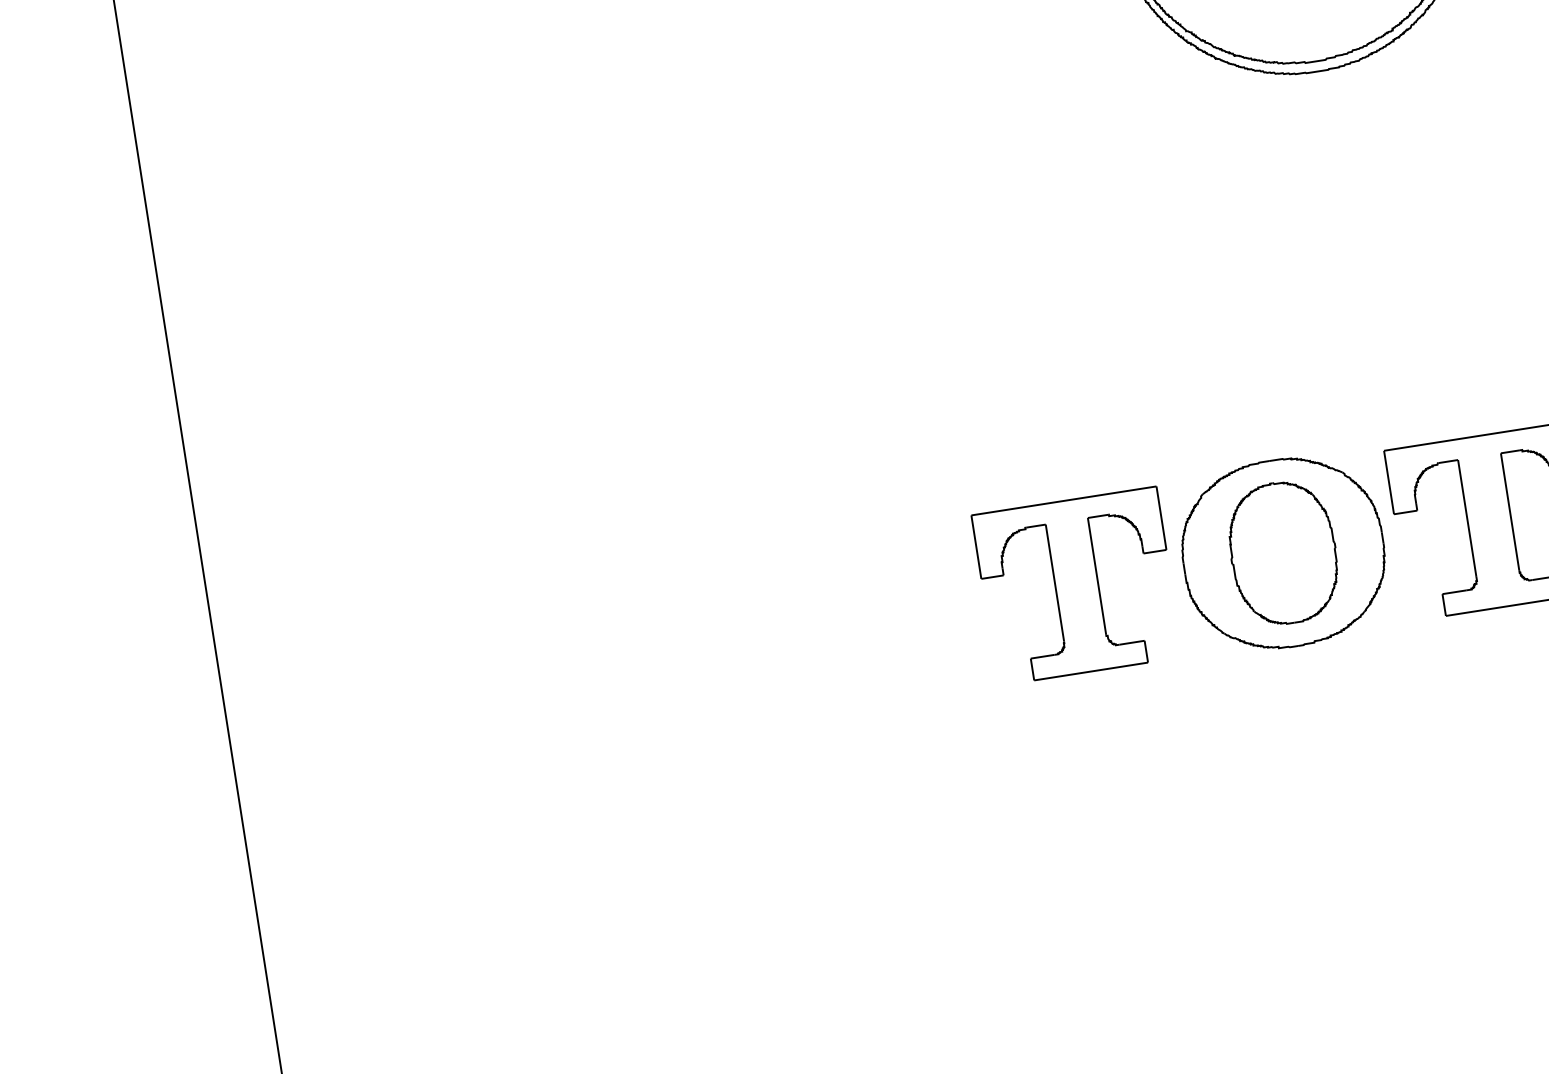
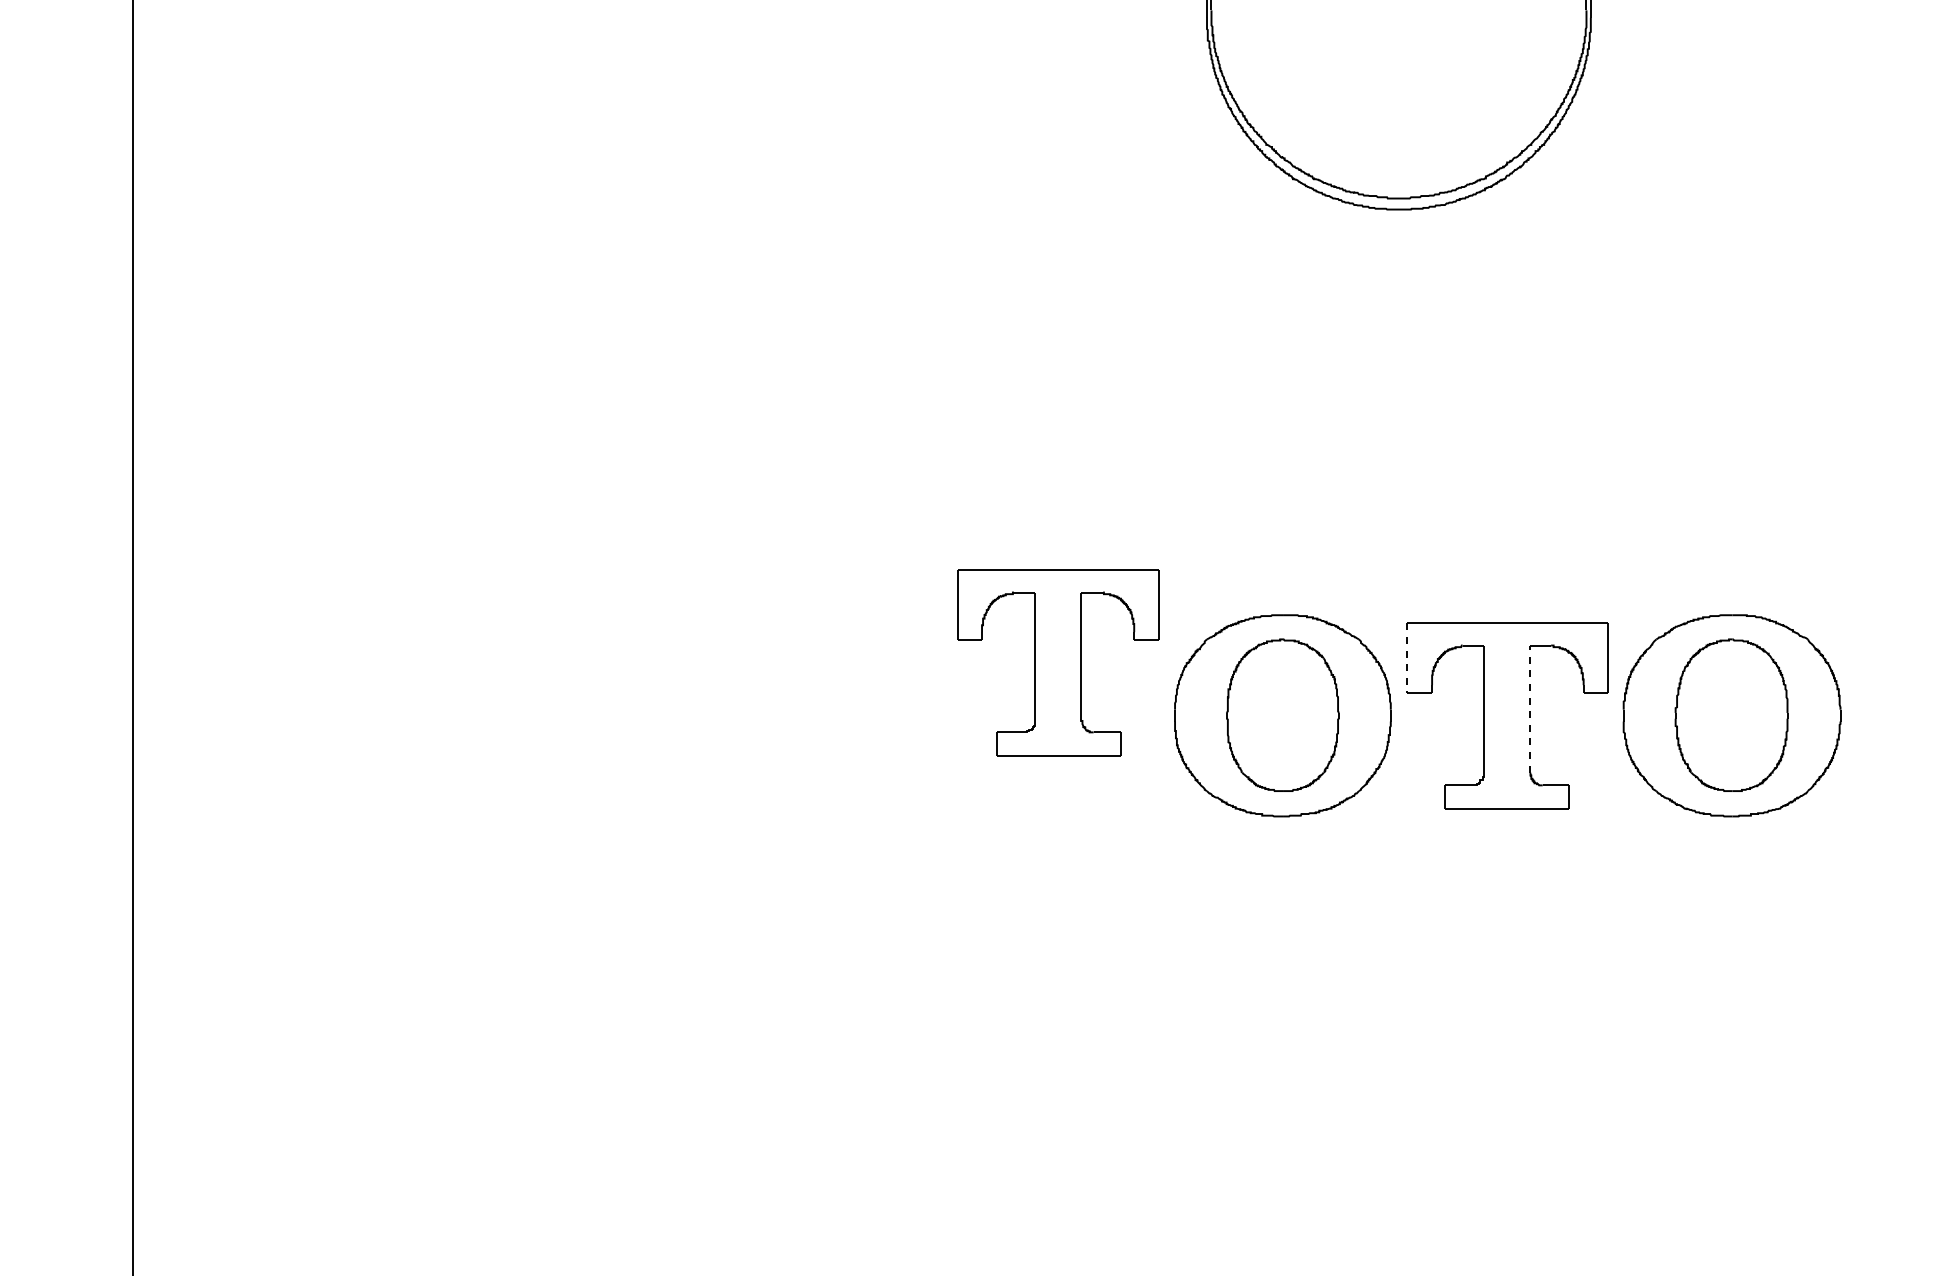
line: (1388, 482) -> (1406, 657), solid -> dashed
line: (1510, 512) -> (1530, 709), solid -> dashed
part: (1077, 585) -> (1058, 662), moved

